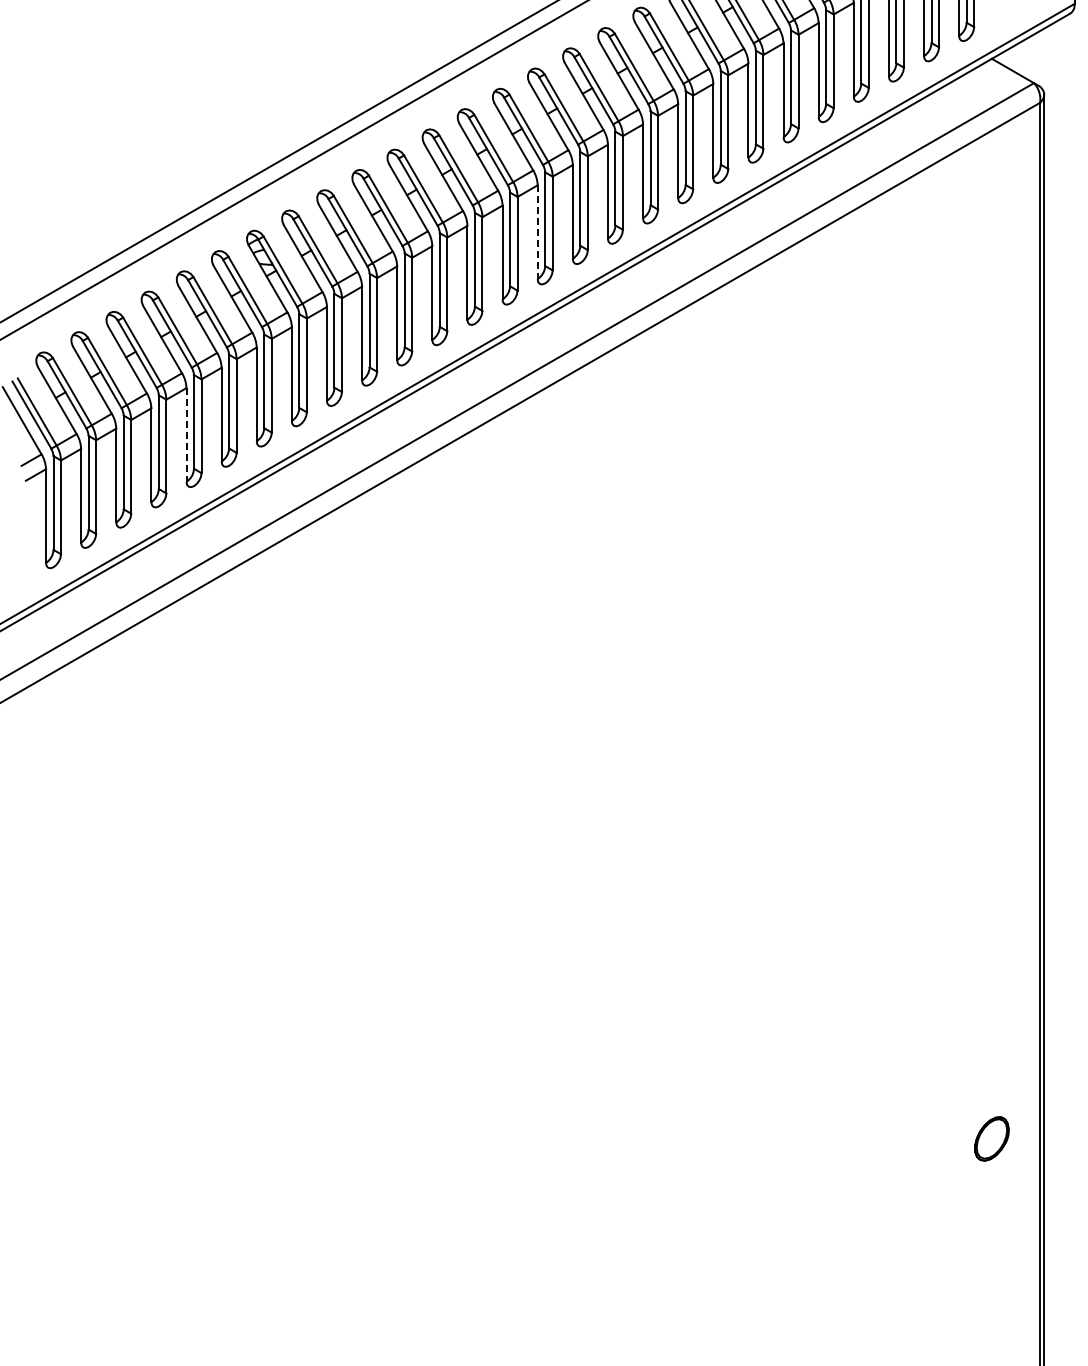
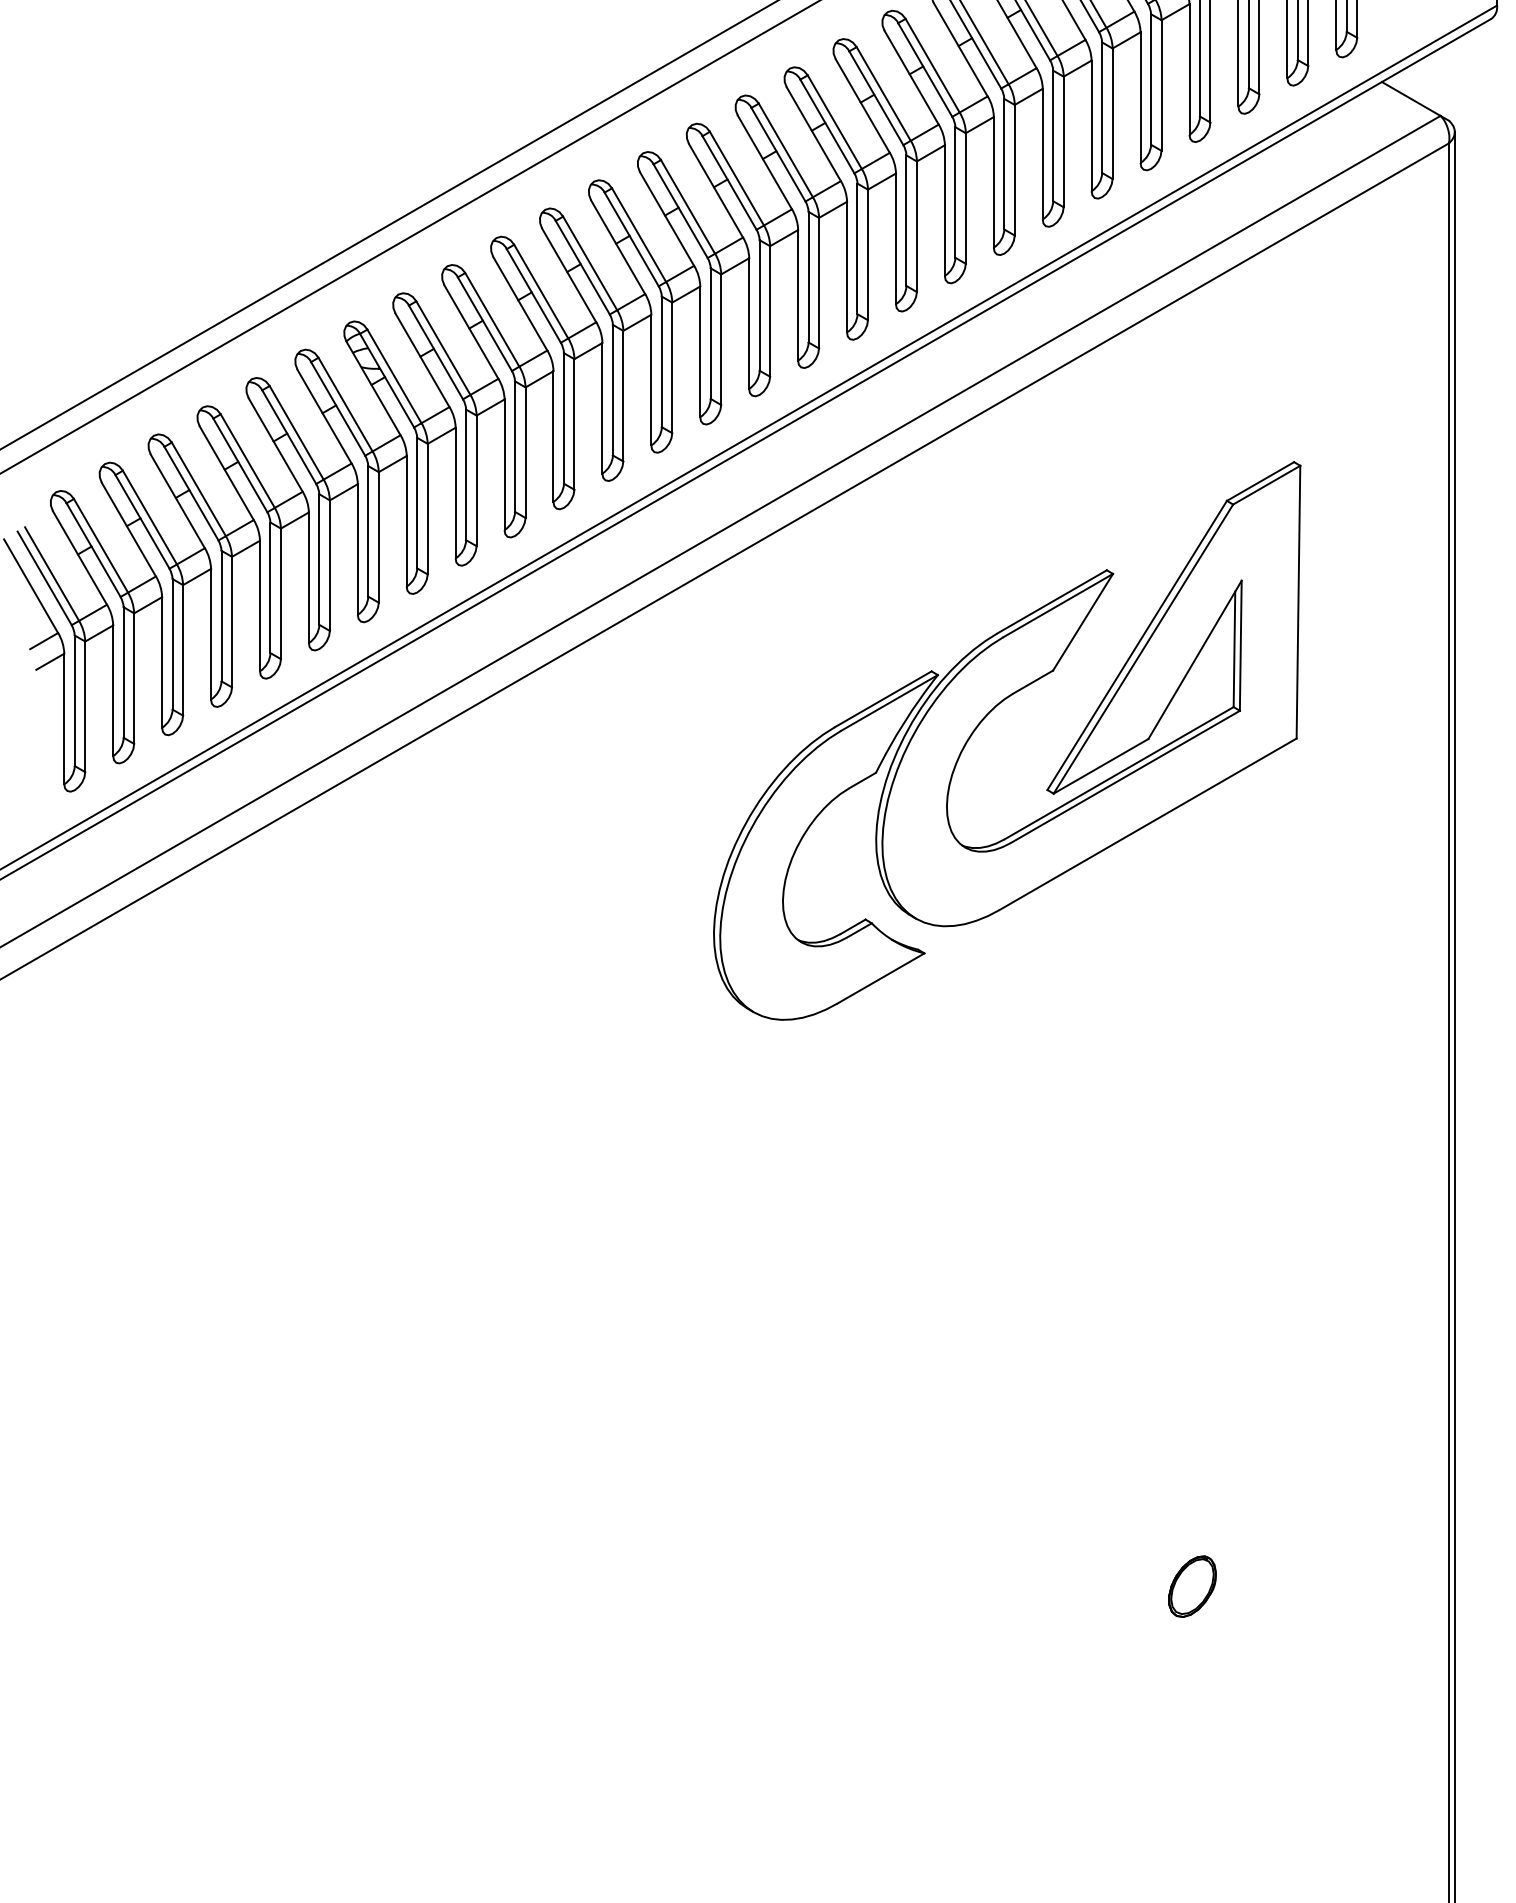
line: (537, 232) -> (748, 323), dashed -> solid
line: (186, 434) -> (260, 605), dashed -> solid
part: (704, 519) -> (981, 723), added
part: (991, 1138) -> (1191, 1586), moved

